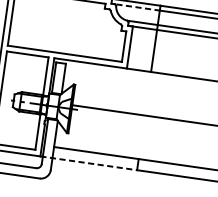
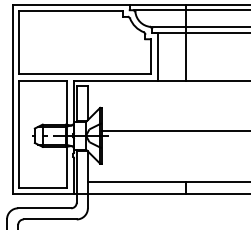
line: (138, 7) -> (160, 10), dashed -> solid
line: (88, 163) -> (129, 194), dashed -> solid

